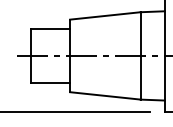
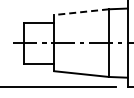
line: (105, 16) -> (81, 12), solid -> dashed

